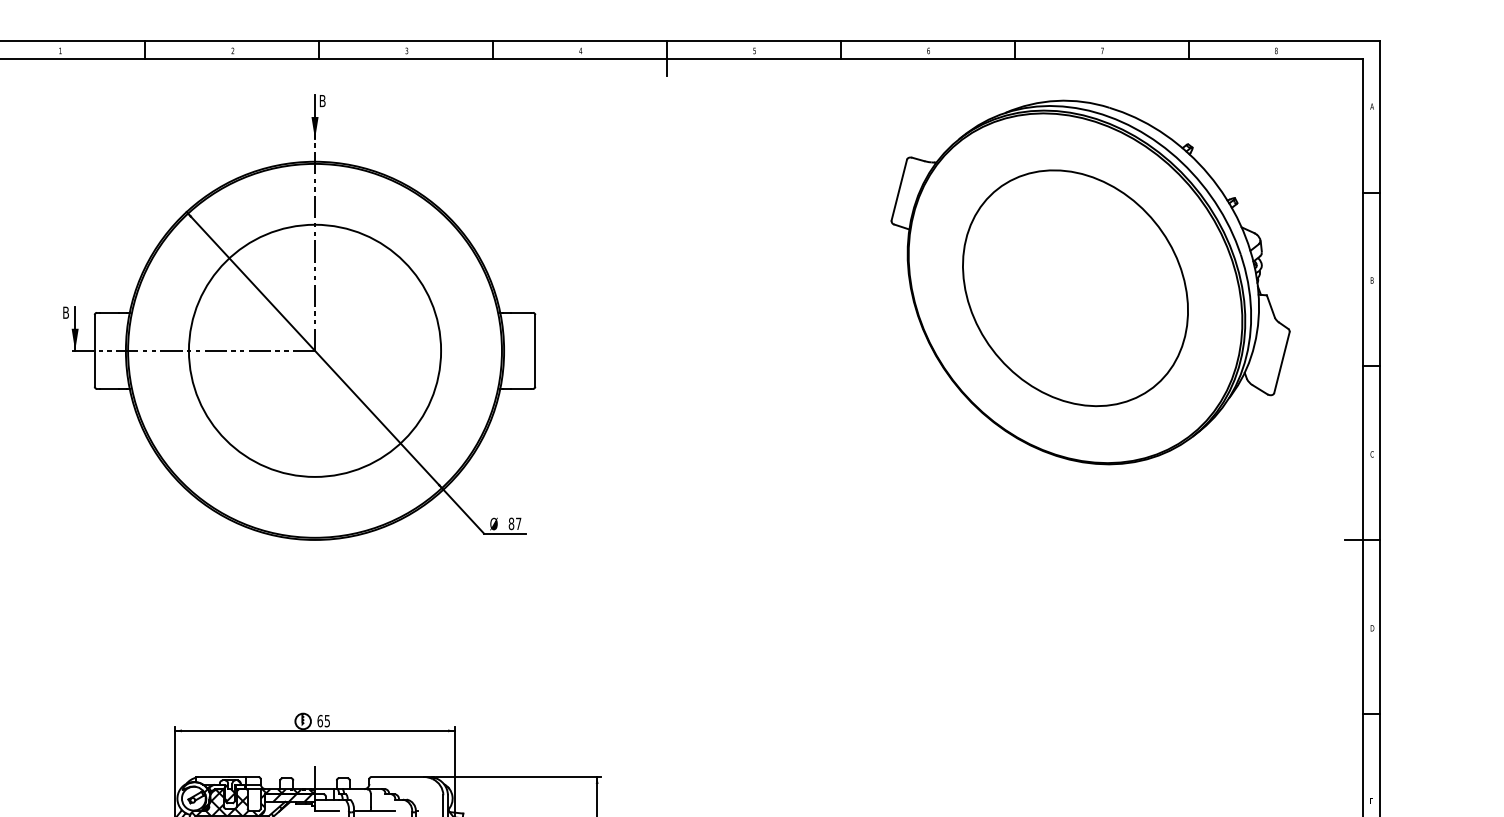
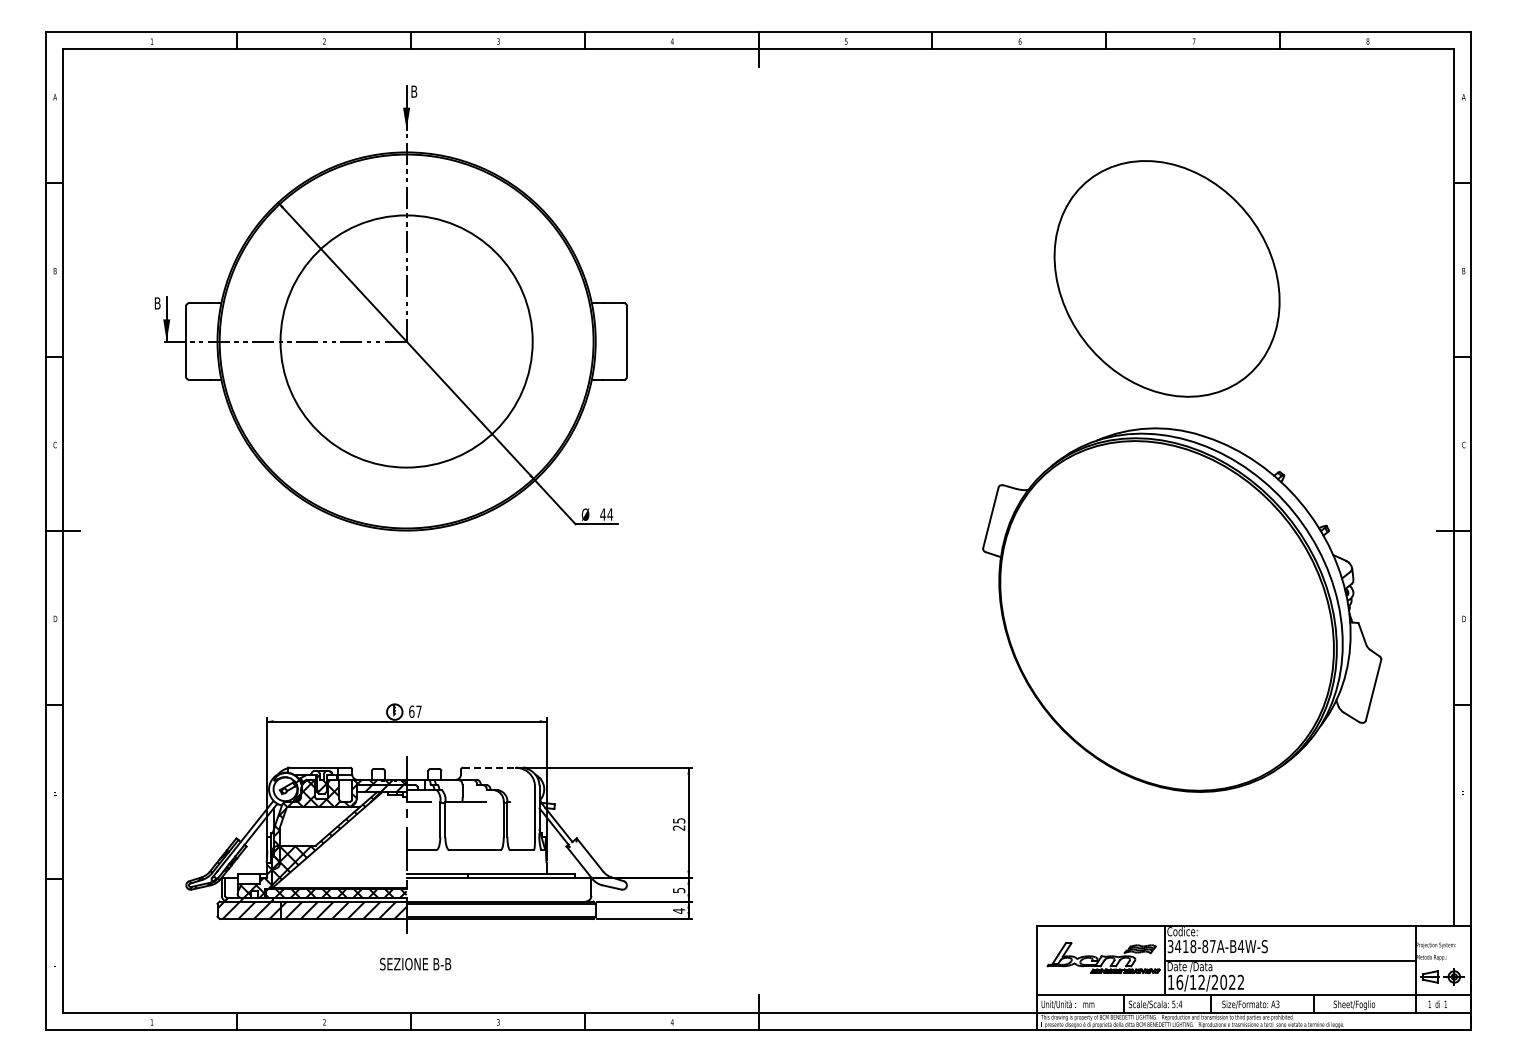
part: (1090, 281) -> (1182, 609), moved
text: (514, 523) -> (606, 514), 87 -> 44
text: (326, 720) -> (418, 711), 65 -> 67
line: (397, 776) -> (489, 767), solid -> dashed

